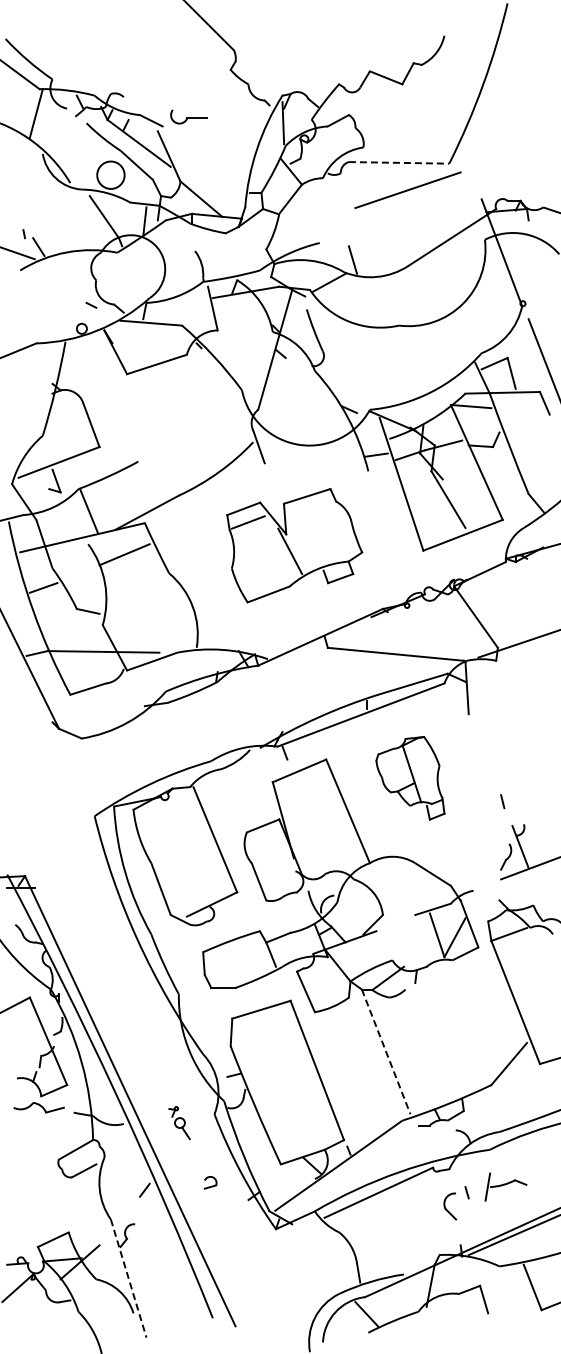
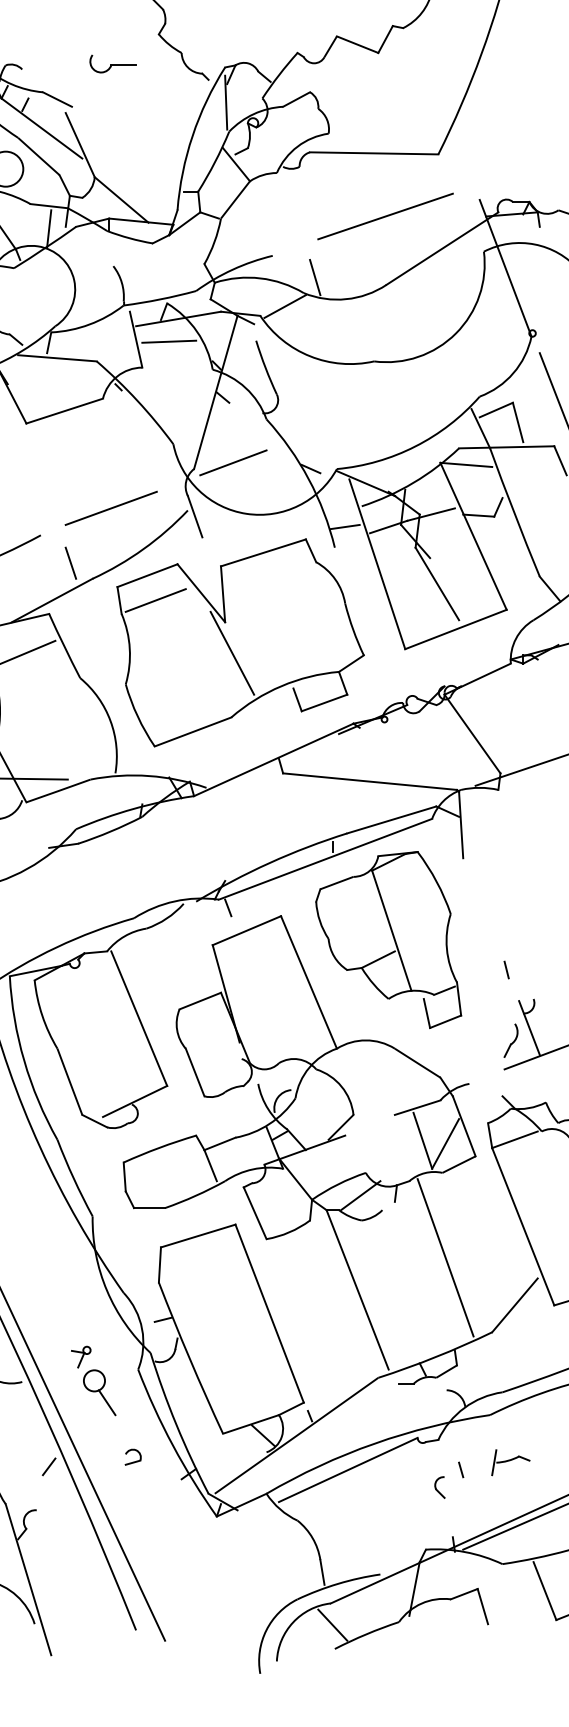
part: (188, 116) -> (112, 63), moved
line: (399, 162) -> (374, 152), dashed -> solid
line: (407, 189) -> (384, 215), moved
line: (238, 310) -> (168, 342), added
line: (288, 404) -> (232, 462), added
line: (193, 440) -> (111, 508), added
line: (161, 483) -> (70, 563), added
part: (294, 545) -> (240, 642), size x1.43
part: (410, 778) -> (388, 940), size x1.67
line: (454, 1026) -> (445, 1257), added
line: (386, 1051) -> (358, 1289), dashed -> solid
part: (179, 1122) -> (93, 1380), size x1.67
part: (505, 1186) -> (510, 1461), size x0.71
part: (450, 1206) -> (439, 1487), size x0.62
line: (128, 1278) -> (28, 1579), dashed -> solid

